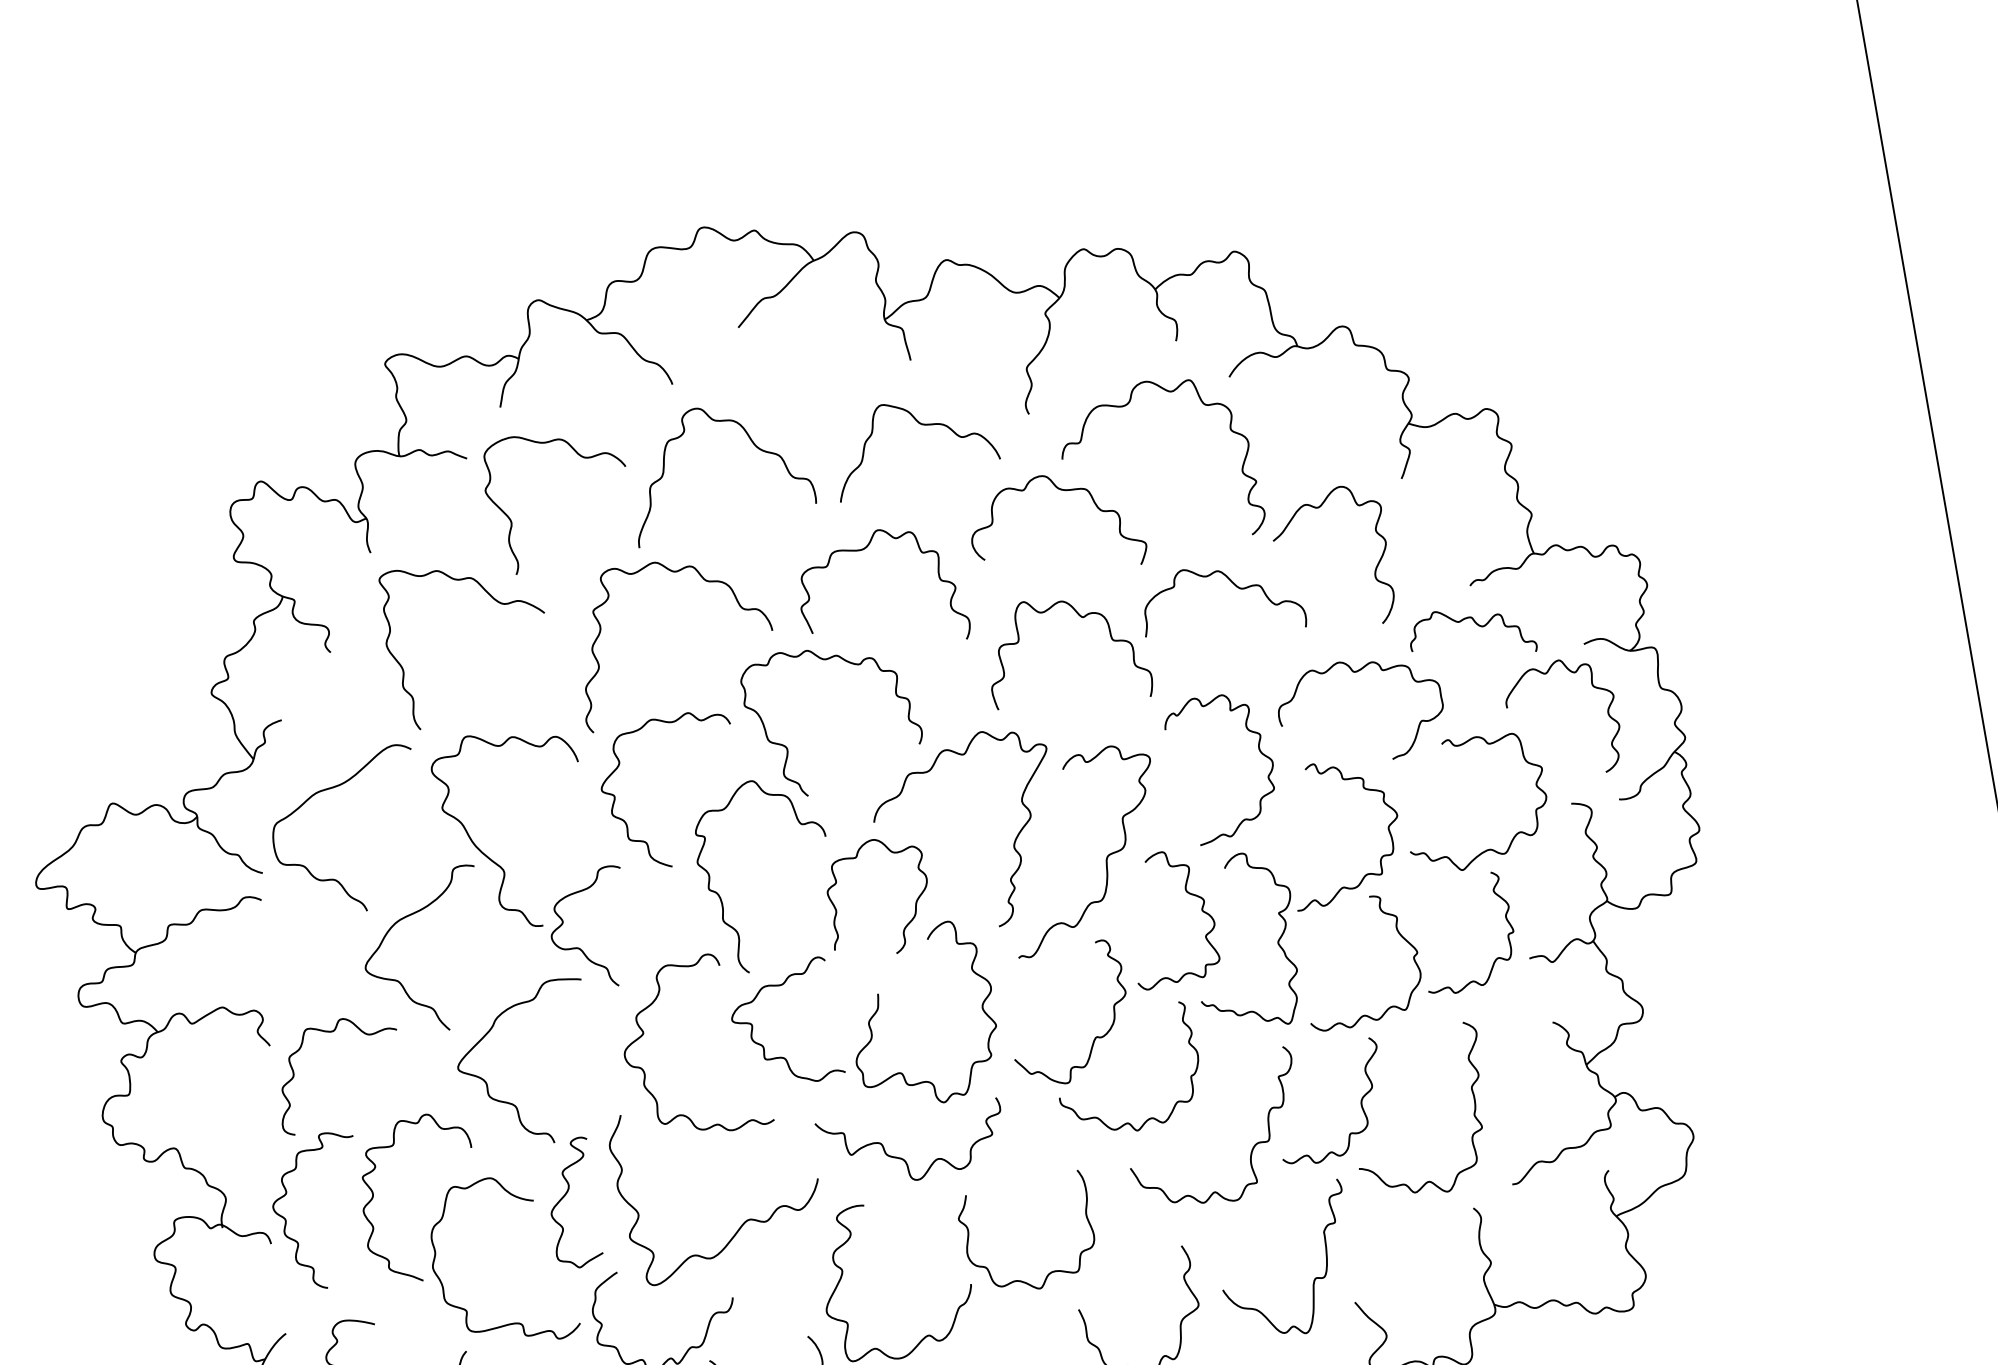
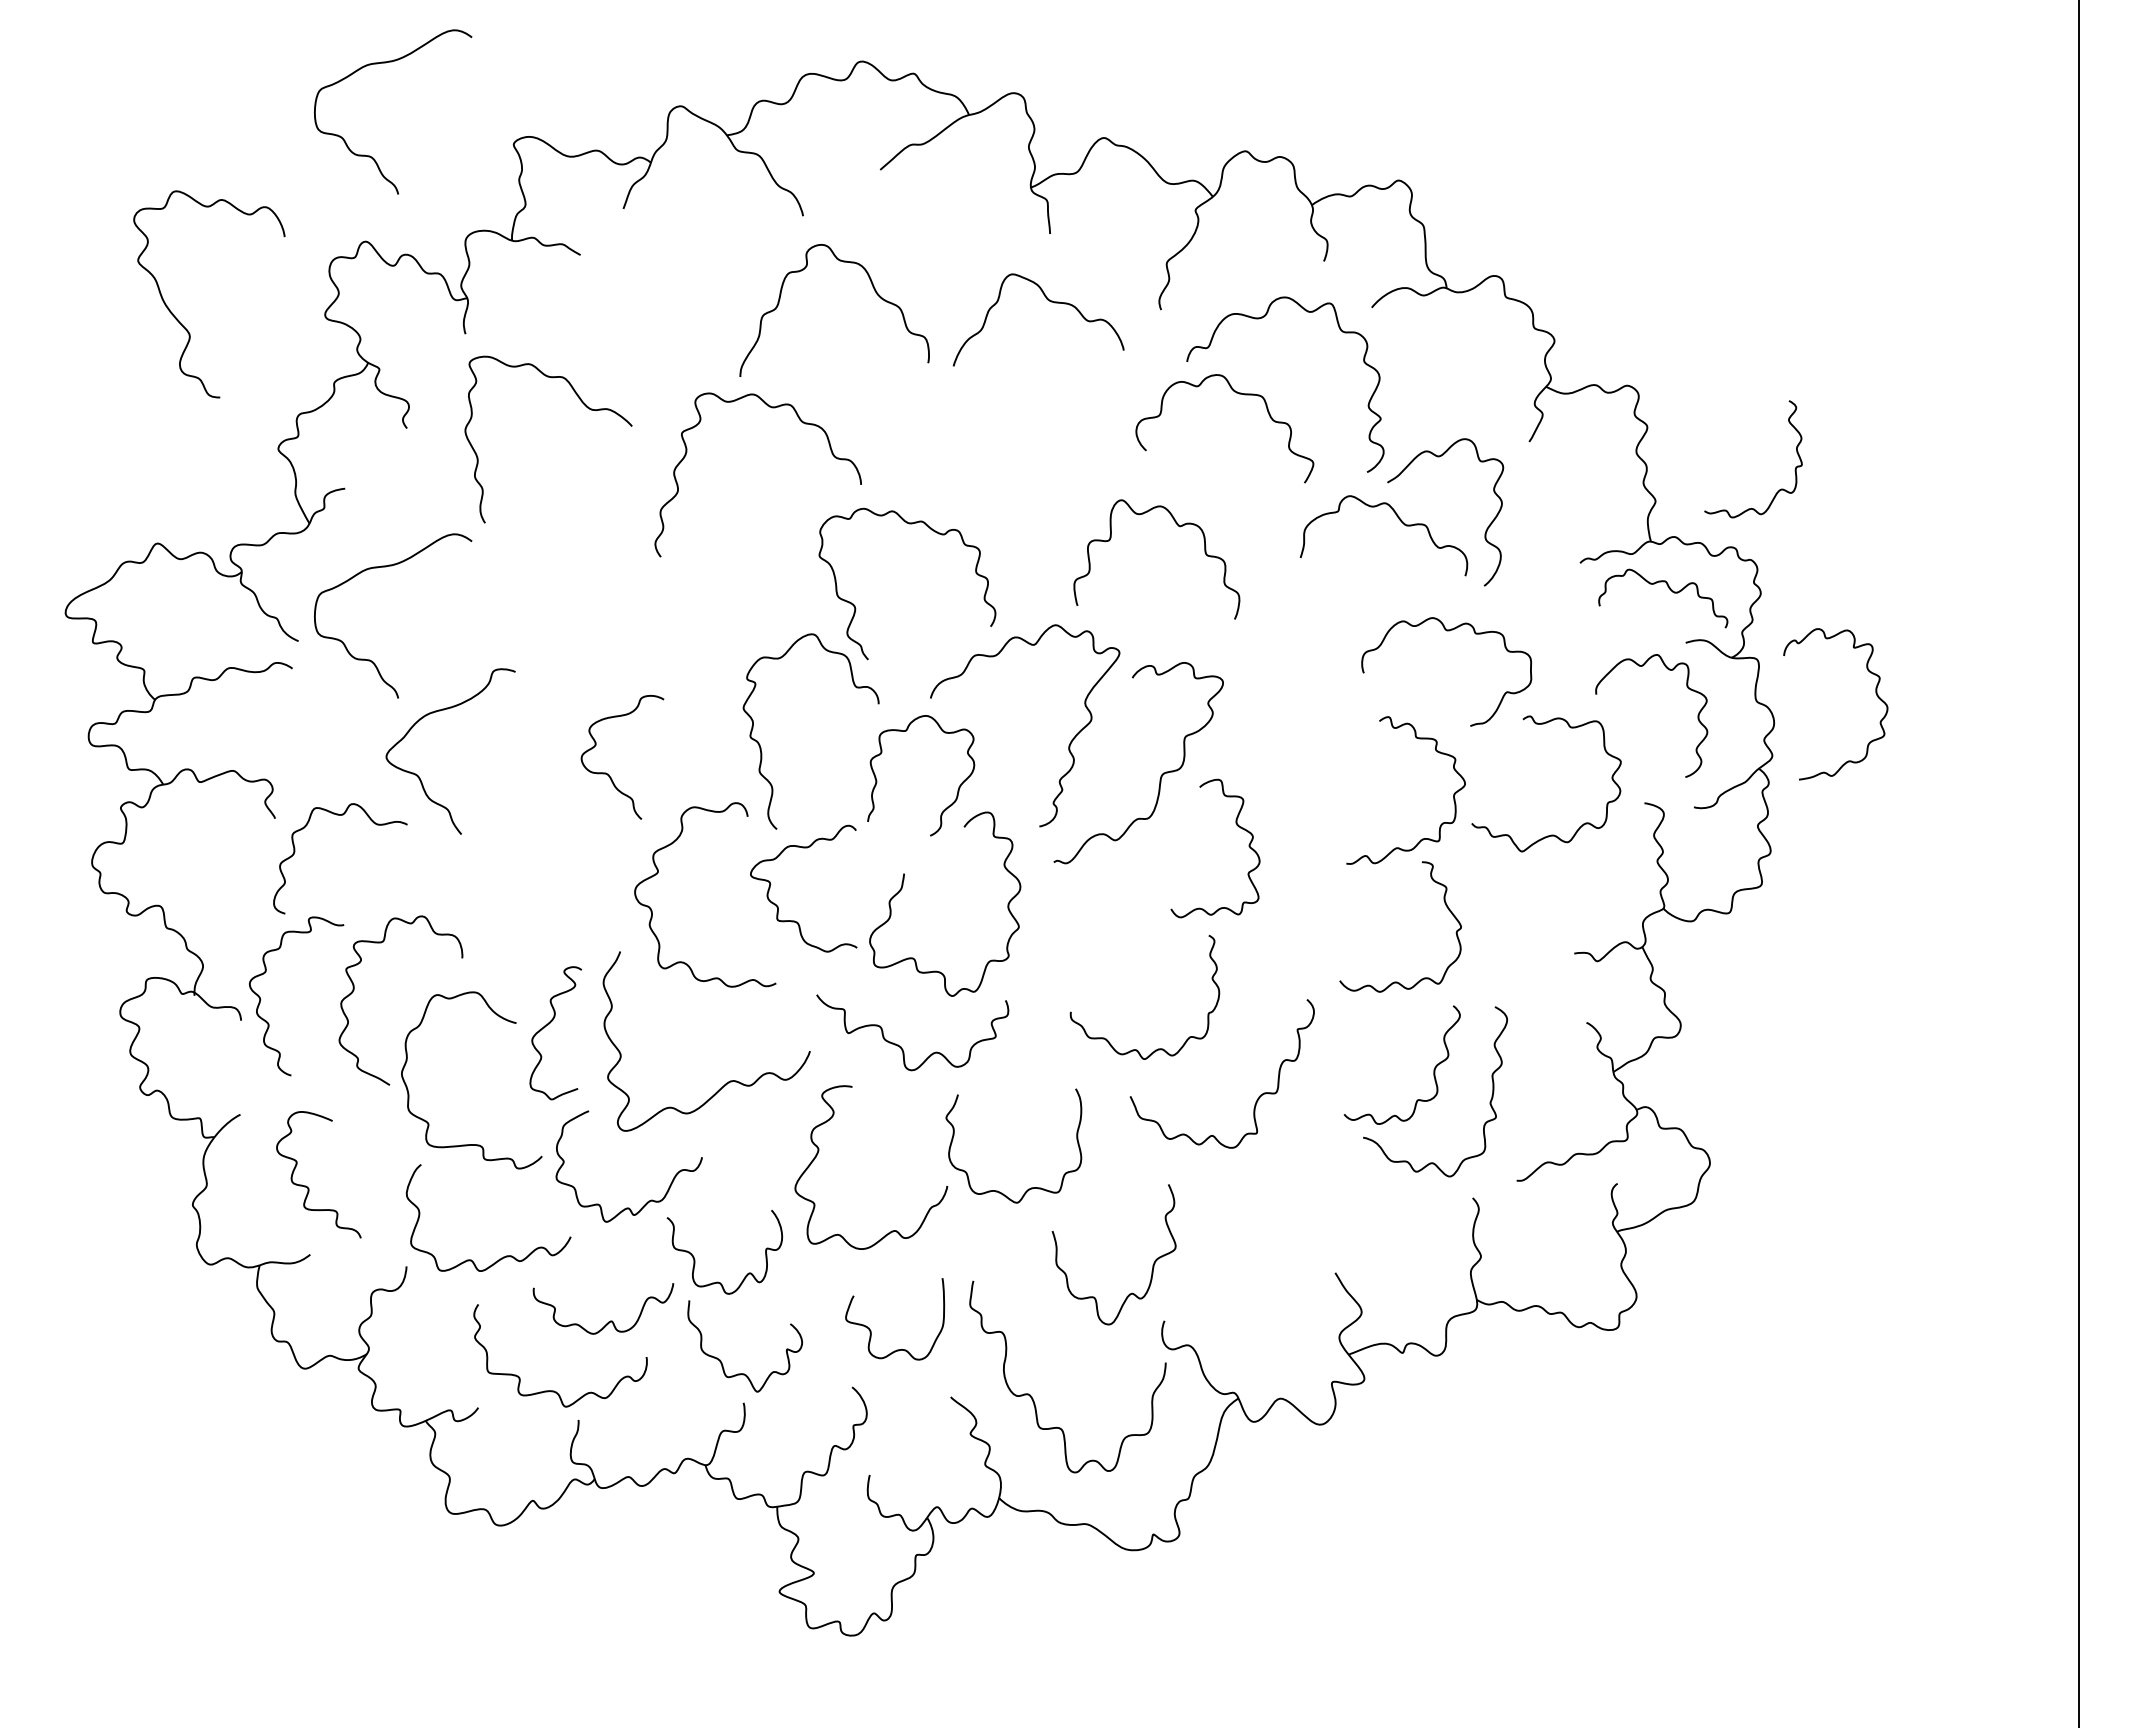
curve: (250, 308) -> (386, 63), added
curve: (581, 457) -> (697, 274), removed
curve: (1061, 490) -> (1236, 393), moved
curve: (861, 551) -> (966, 419), removed
curve: (1233, 585) -> (1399, 520), moved
curve: (1477, 625) -> (1670, 590), moved
curve: (1258, 750) -> (1875, 693), moved
curve: (626, 822) -> (678, 654), removed
curve: (491, 858) -> (179, 320), moved
curve: (1277, 941) -> (1320, 891), removed
curve: (1496, 958) -> (1779, 489), moved
curve: (1094, 1037) -> (1117, 956), removed
curve: (1360, 1101) -> (1433, 1069), moved
curve: (512, 1103) -> (512, 920), removed
curve: (1313, 1279) -> (1297, 1242), removed

